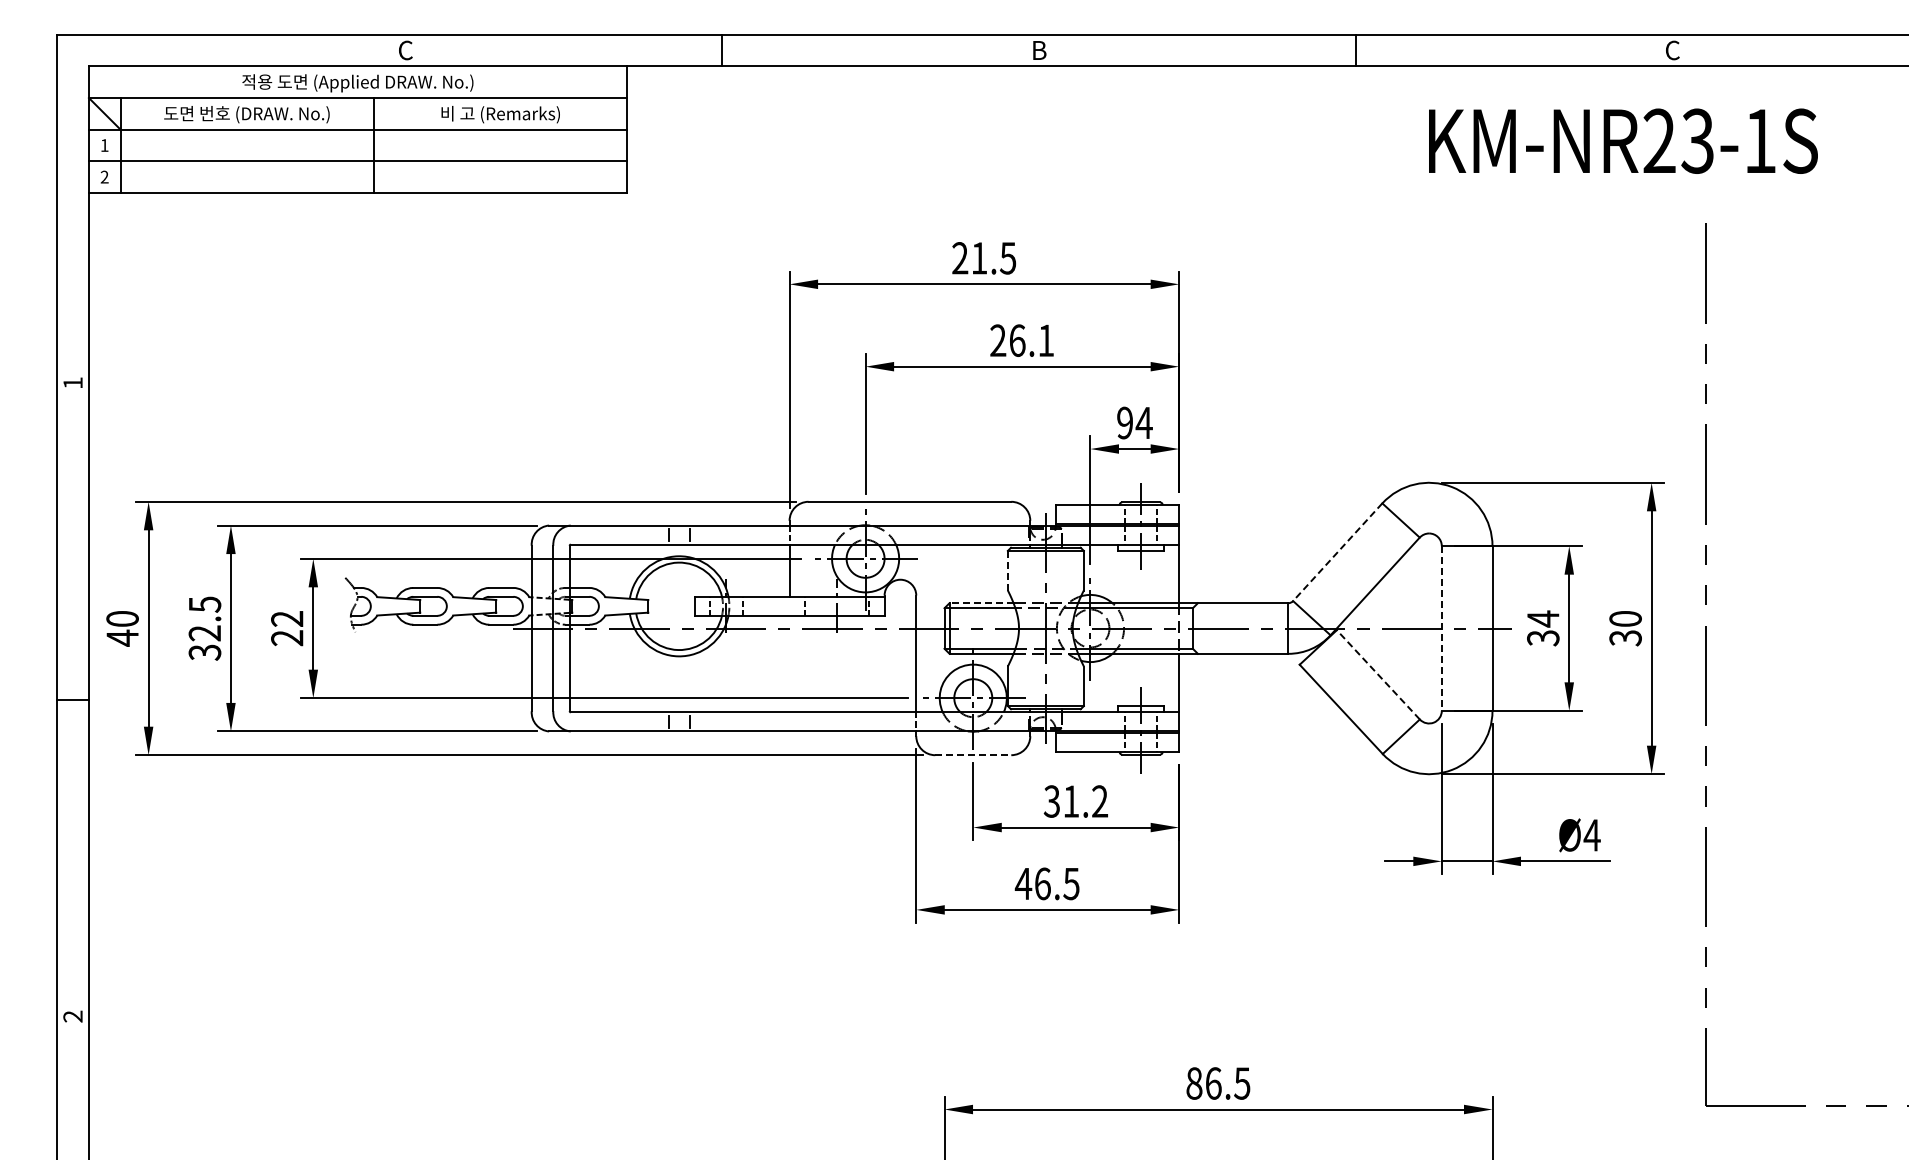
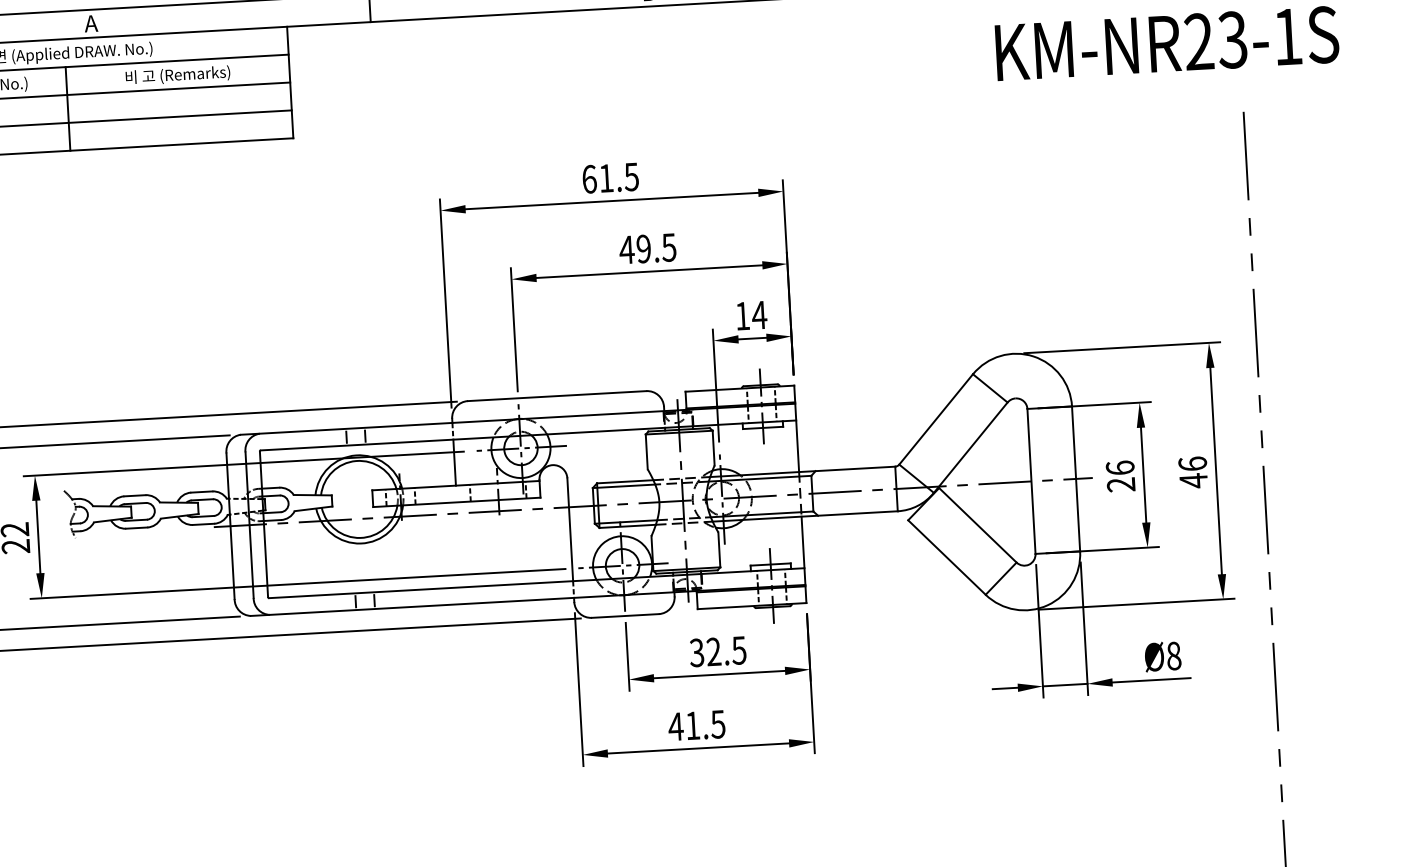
text: (405, 50) -> (91, 23), C -> A
text: (960, 258) -> (589, 179), 21.5 -> 61.5
text: (1021, 340) -> (647, 248), 26.1 -> 49.5
text: (1124, 422) -> (742, 315), 94 -> 14
line: (1337, 552) -> (935, 419), dashed -> solid
line: (1007, 570) -> (646, 451), dashed -> solid
line: (981, 603) -> (625, 482), dashed -> solid
text: (1543, 628) -> (1120, 476), 34 -> 26
text: (1625, 628) -> (1193, 472), 30 -> 46
line: (1441, 629) -> (1031, 482), dashed -> solid
line: (1378, 674) -> (978, 525), dashed -> solid
line: (973, 755) -> (625, 616), dashed -> solid
text: (1085, 801) -> (726, 651), 31.2 -> 32.5
text: (1591, 835) -> (1173, 656), Ø4 -> Ø8
text: (1042, 883) -> (692, 725), 46.5 -> 41.5

